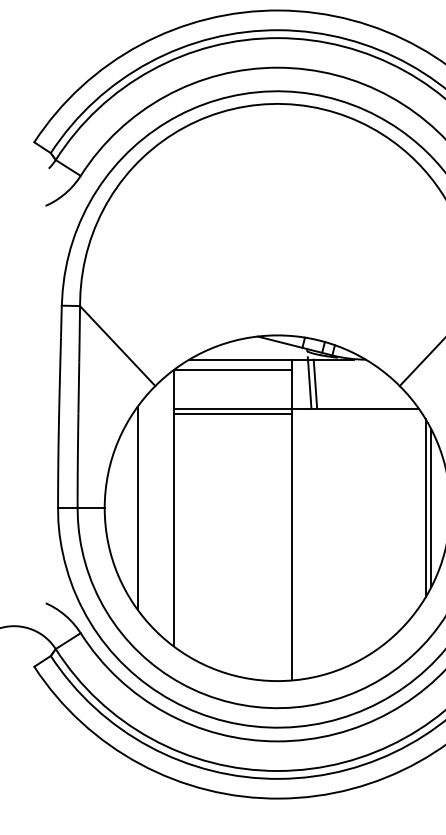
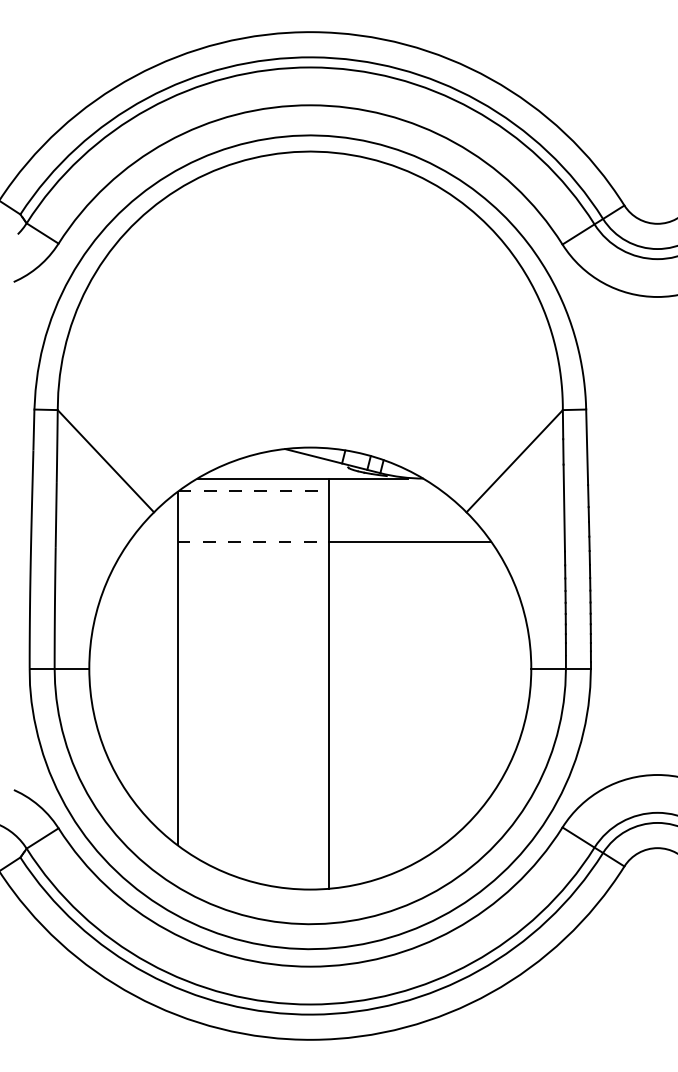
line: (233, 369) -> (254, 491), solid -> dashed
line: (309, 382) -> (351, 507), removed
line: (315, 383) -> (358, 508), removed
line: (233, 408) -> (253, 541), solid -> dashed
line: (233, 414) -> (253, 548), removed
line: (137, 508) -> (131, 668), removed
line: (425, 508) -> (499, 668), removed
line: (431, 508) -> (507, 668), removed

